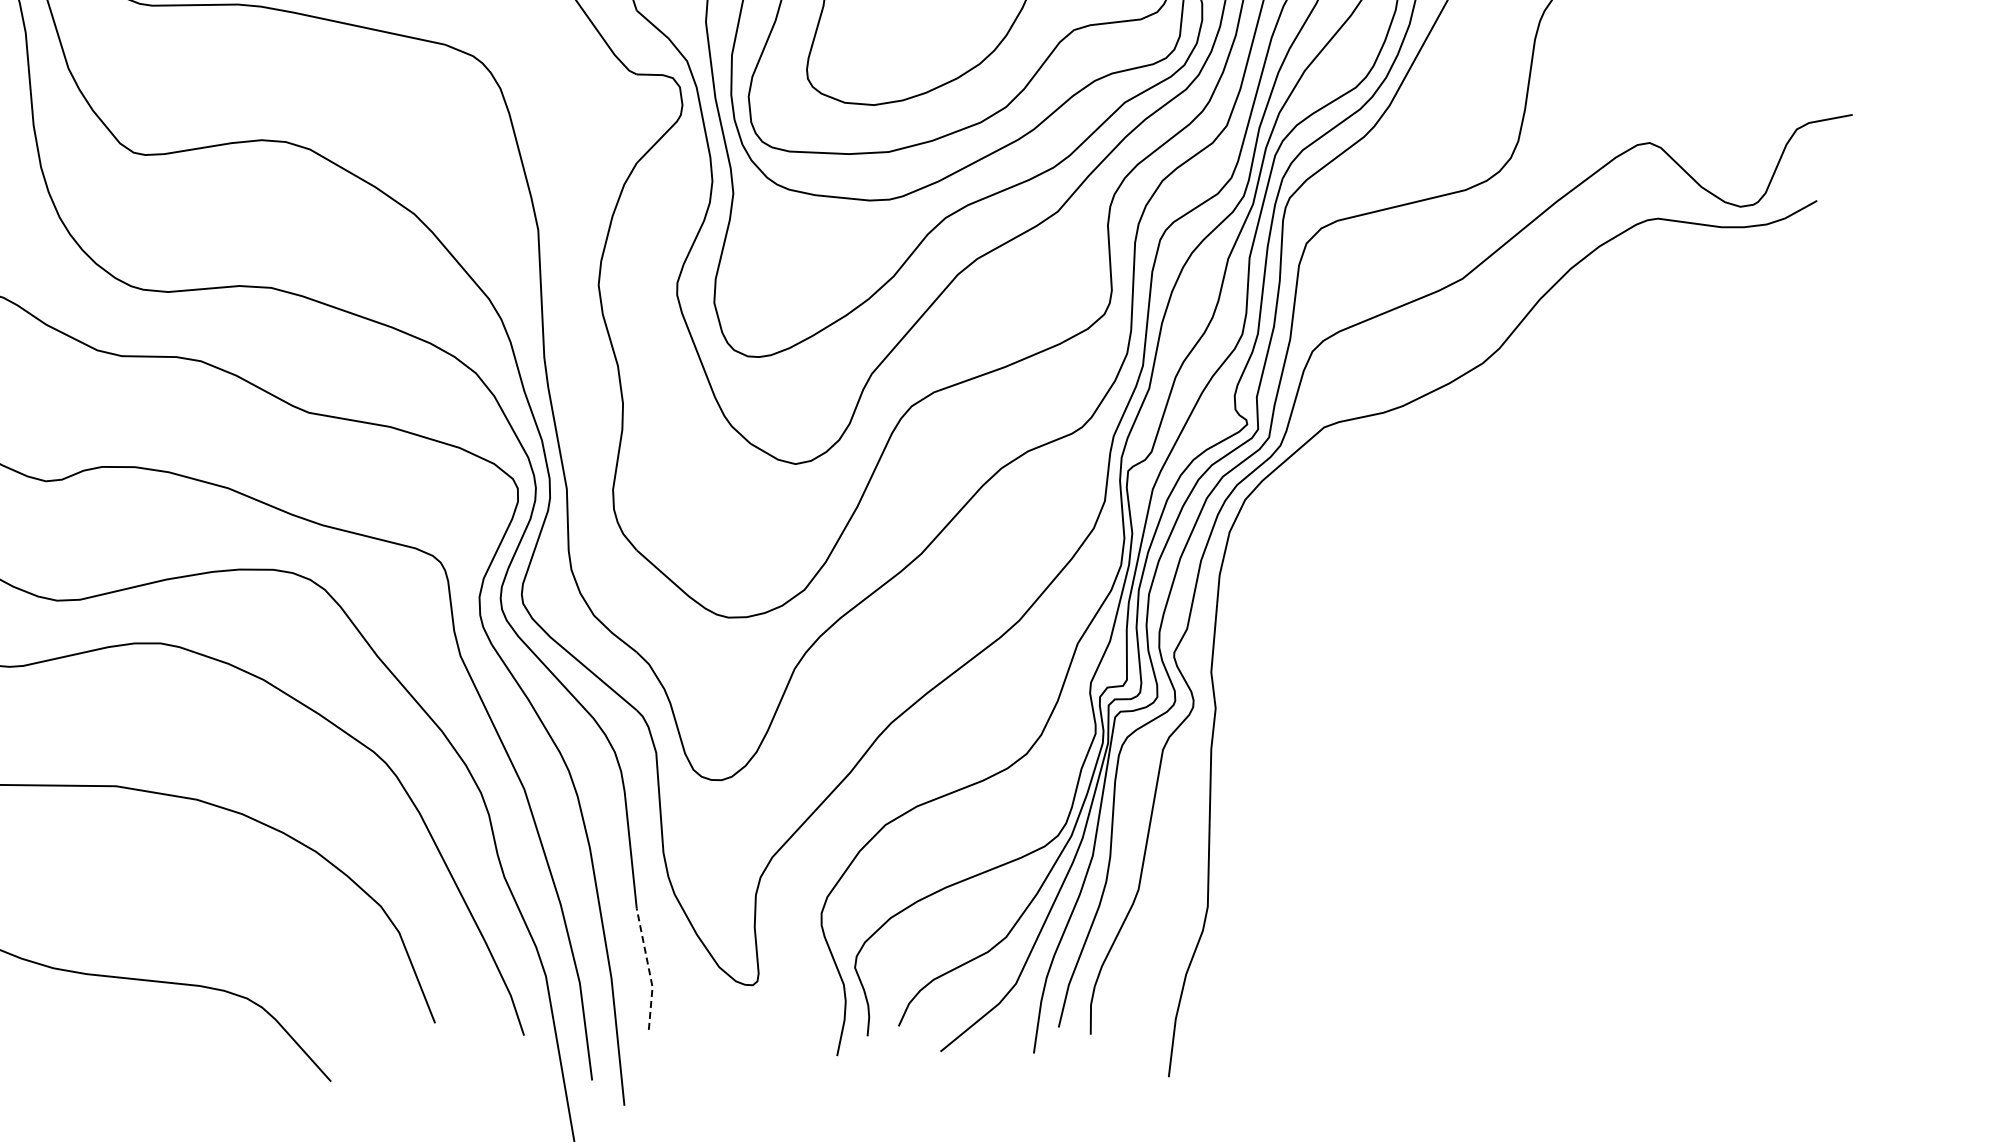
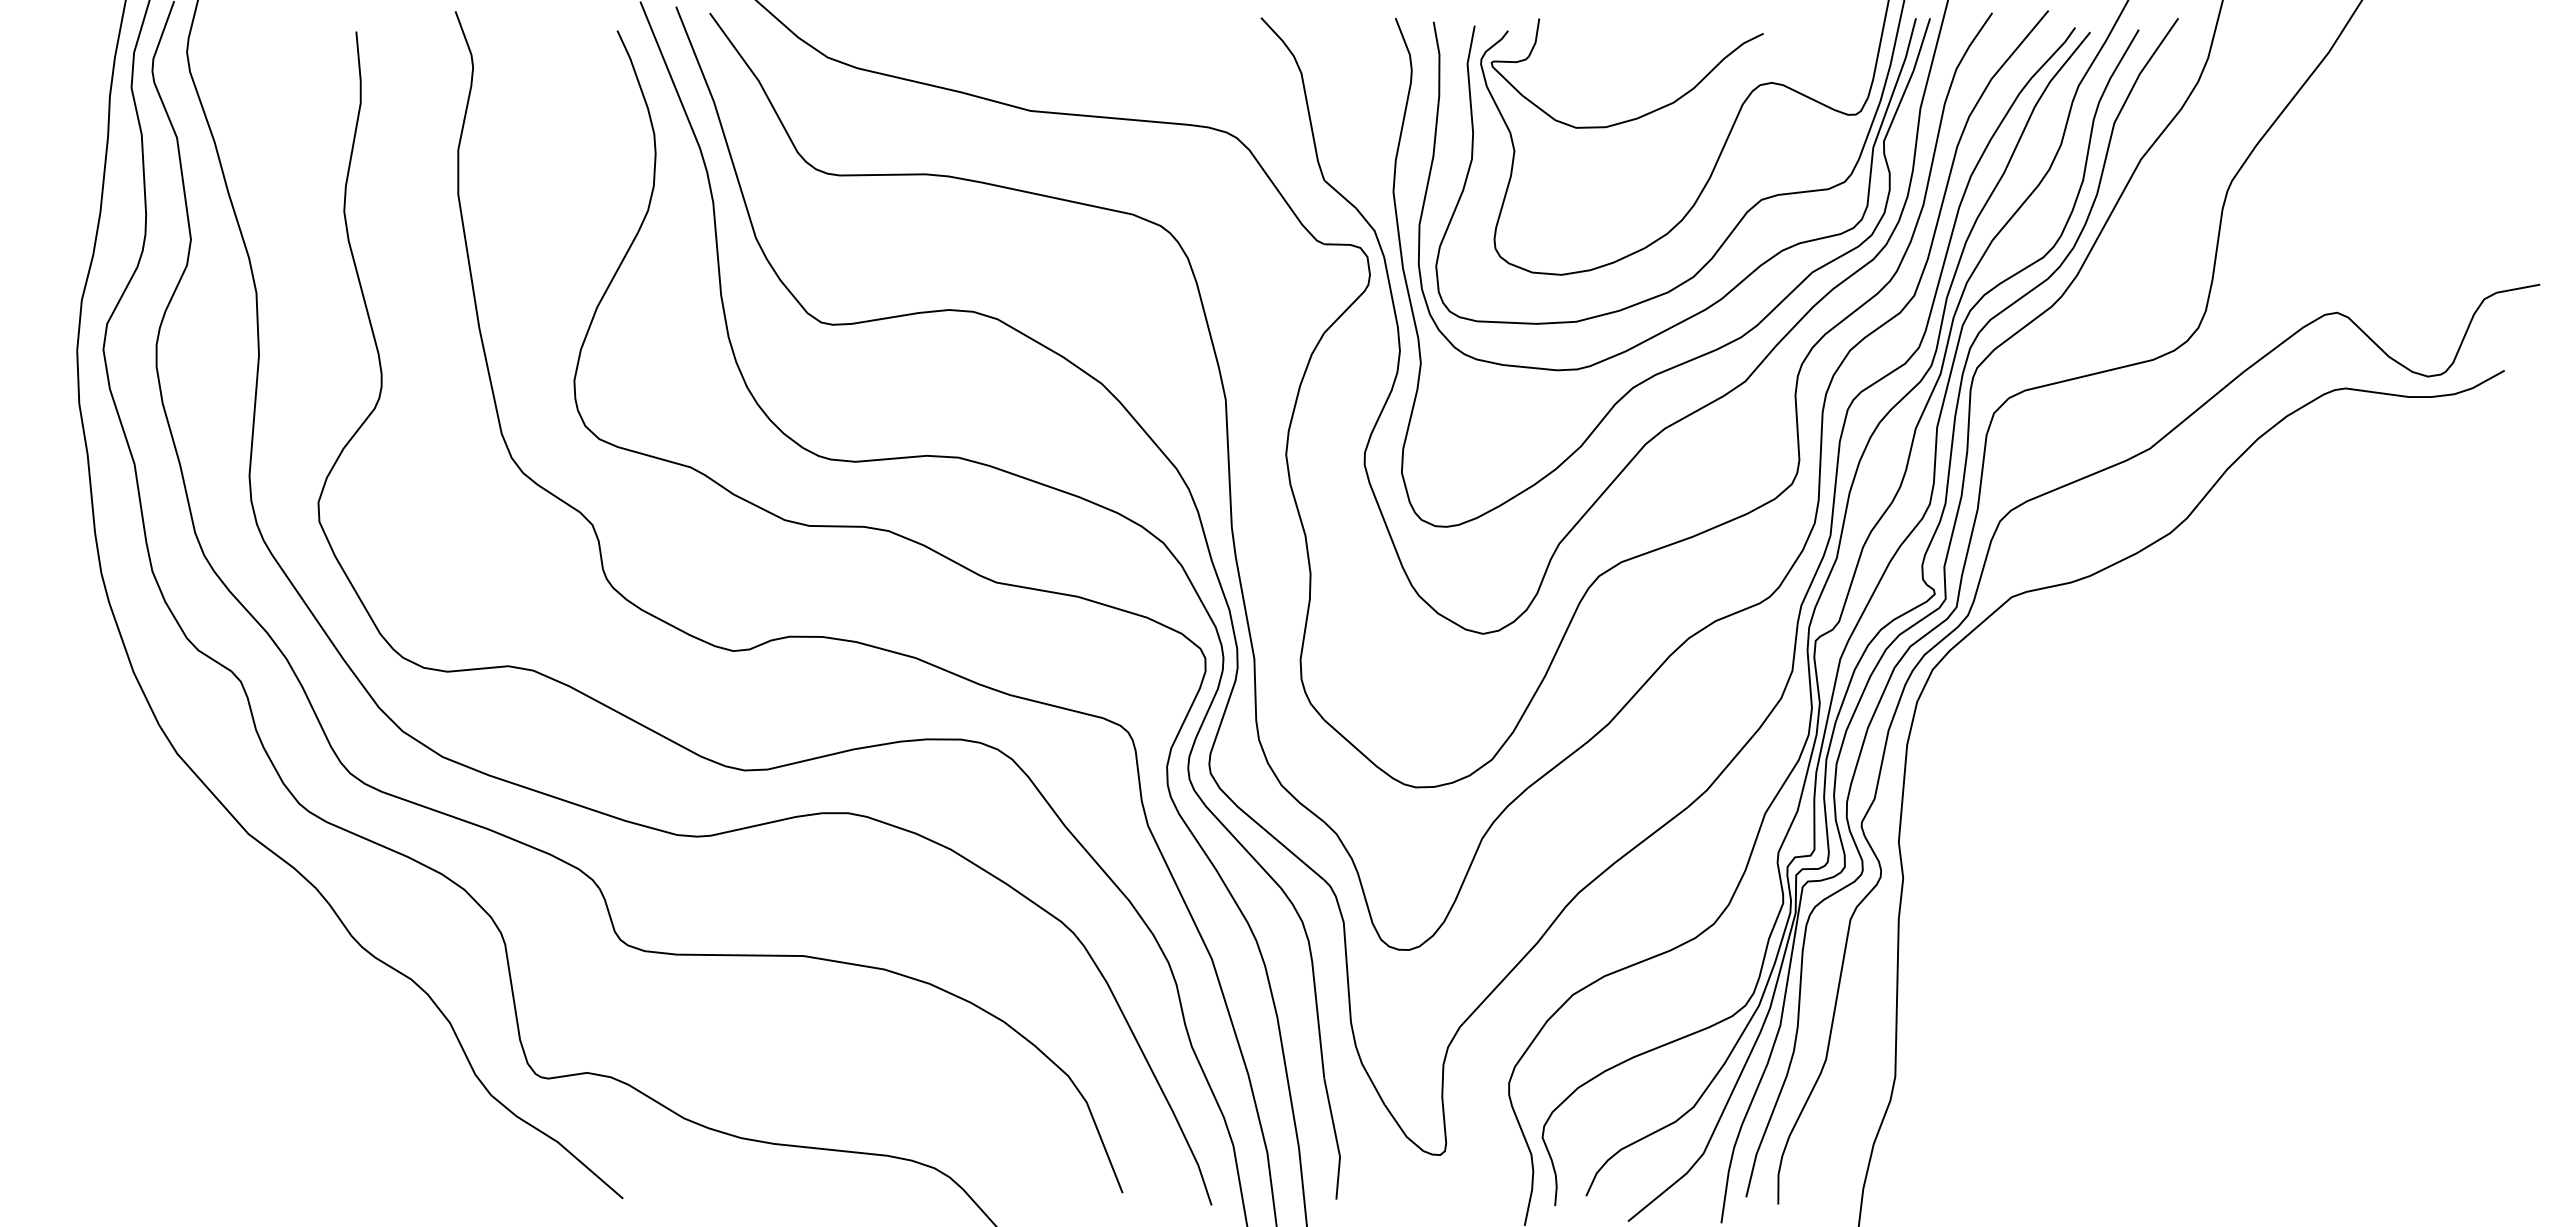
line: (648, 968) -> (1336, 1138), dashed -> solid

